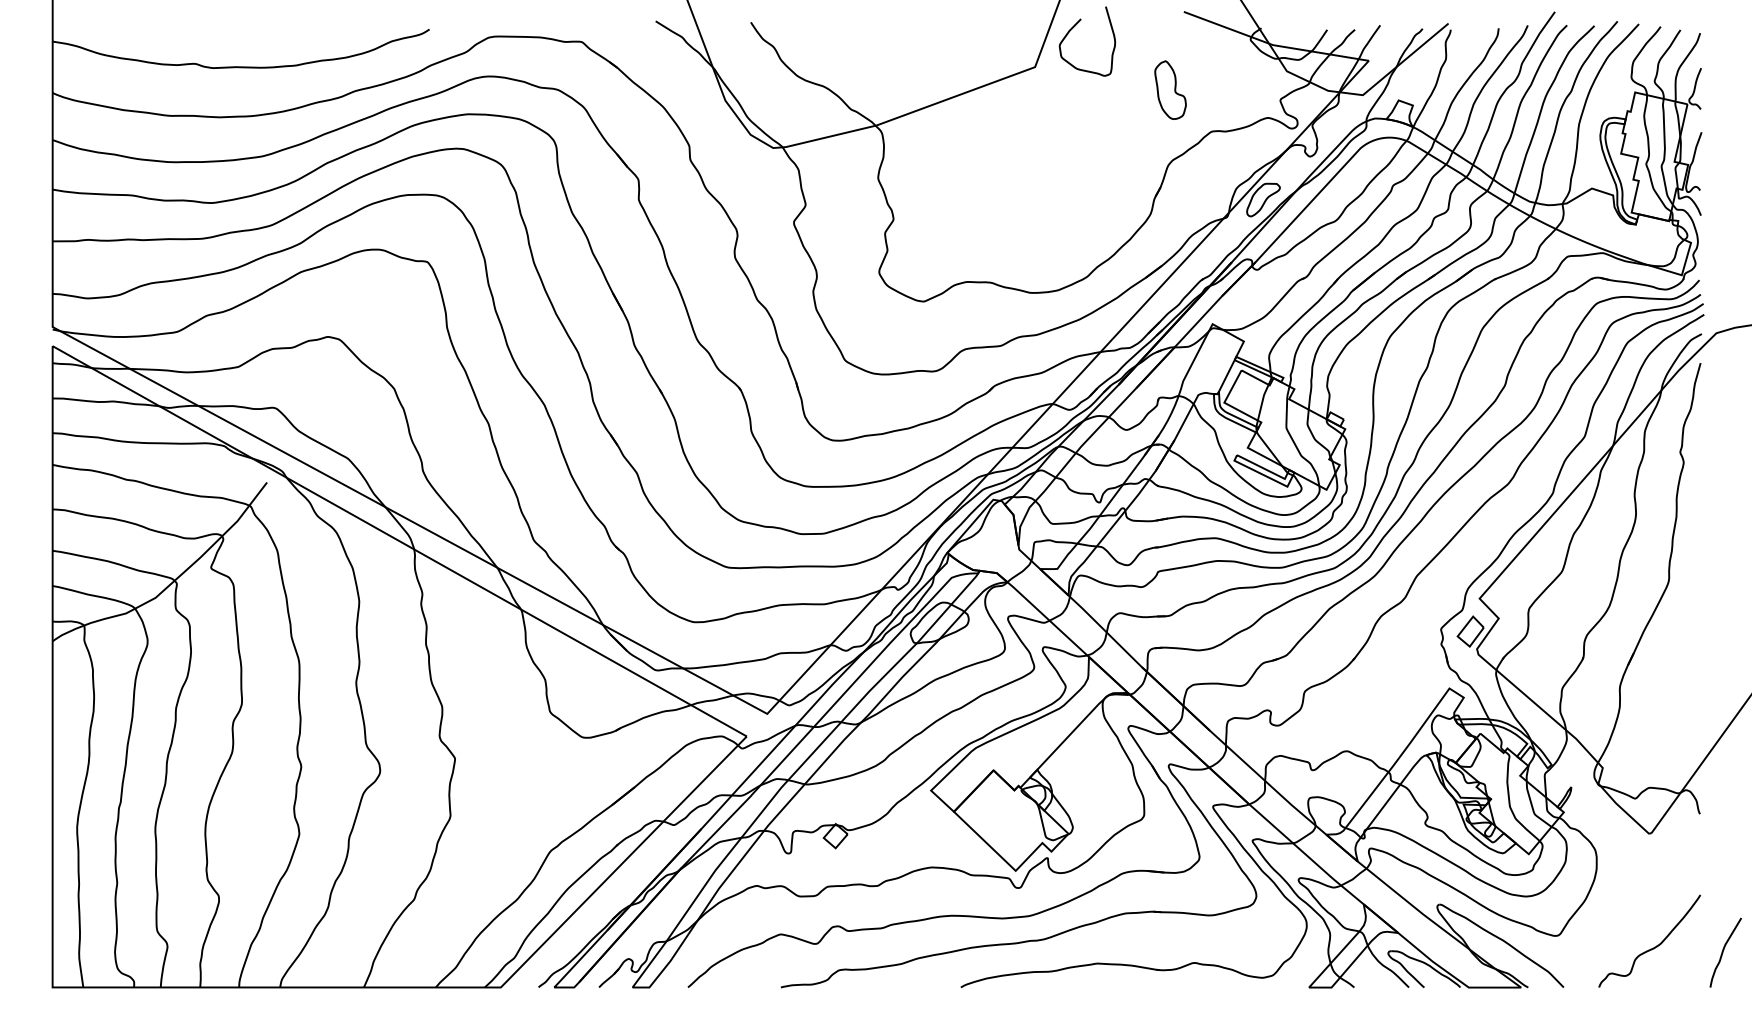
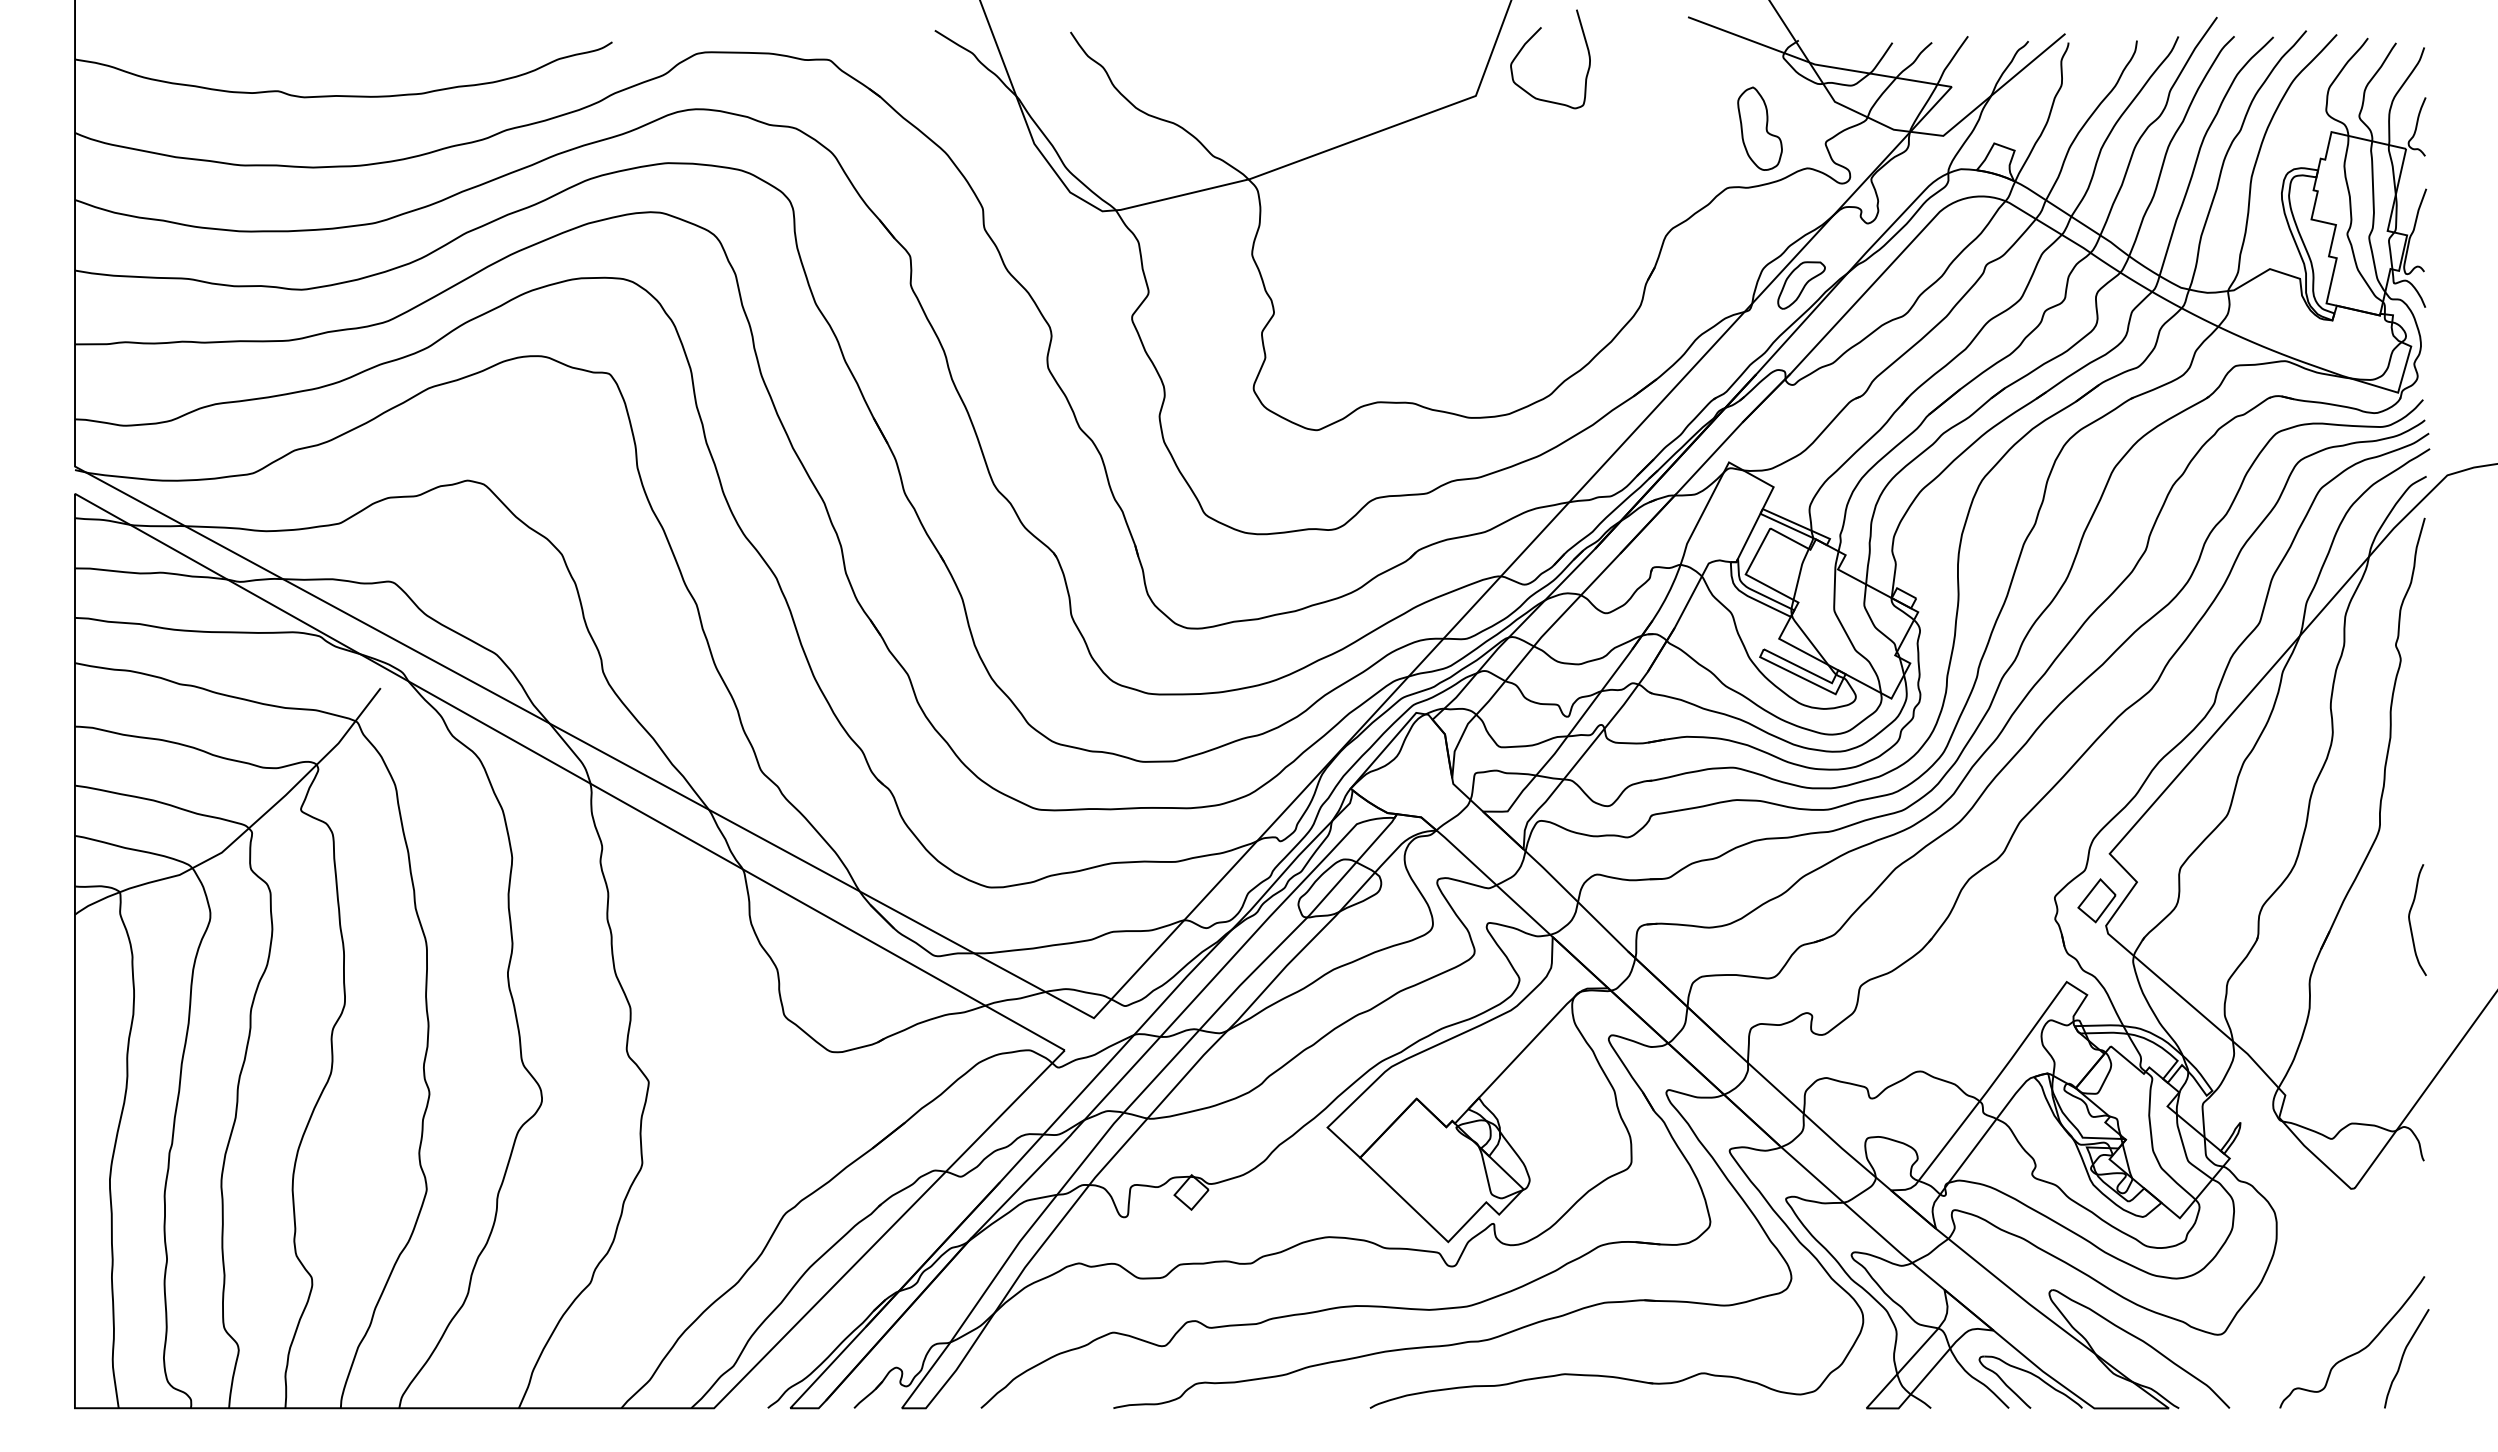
part: (1170, 89) -> (1759, 128), moved
curve: (1690, 645) -> (2410, 920), added
curve: (1723, 951) -> (2403, 1357), moved

